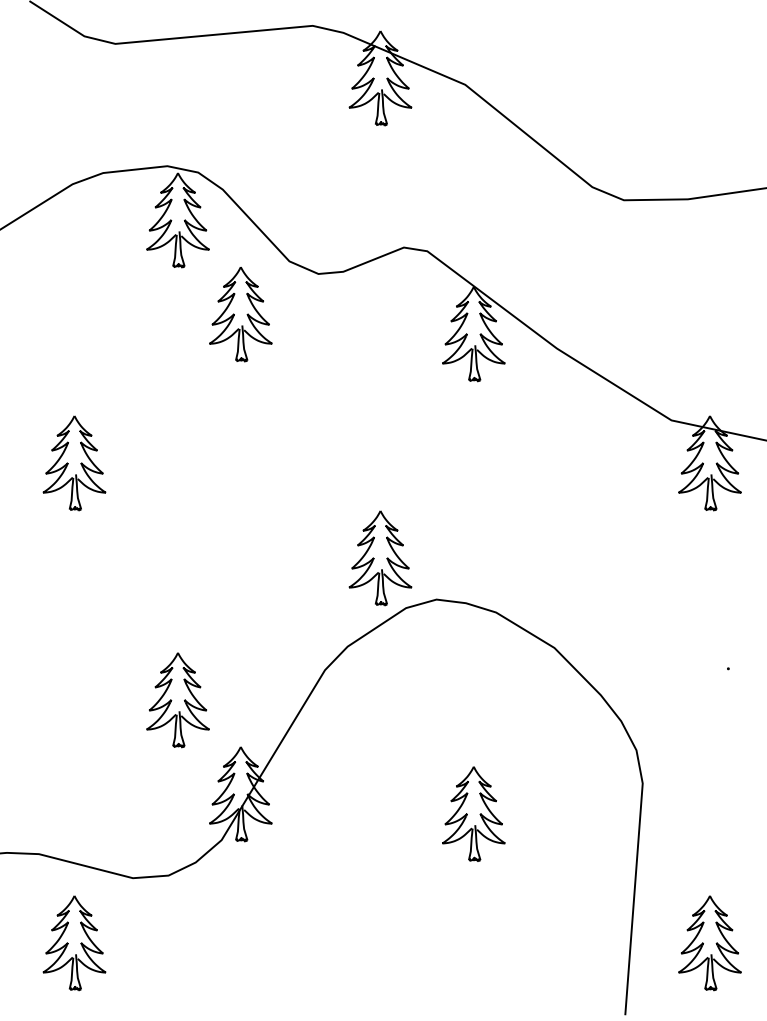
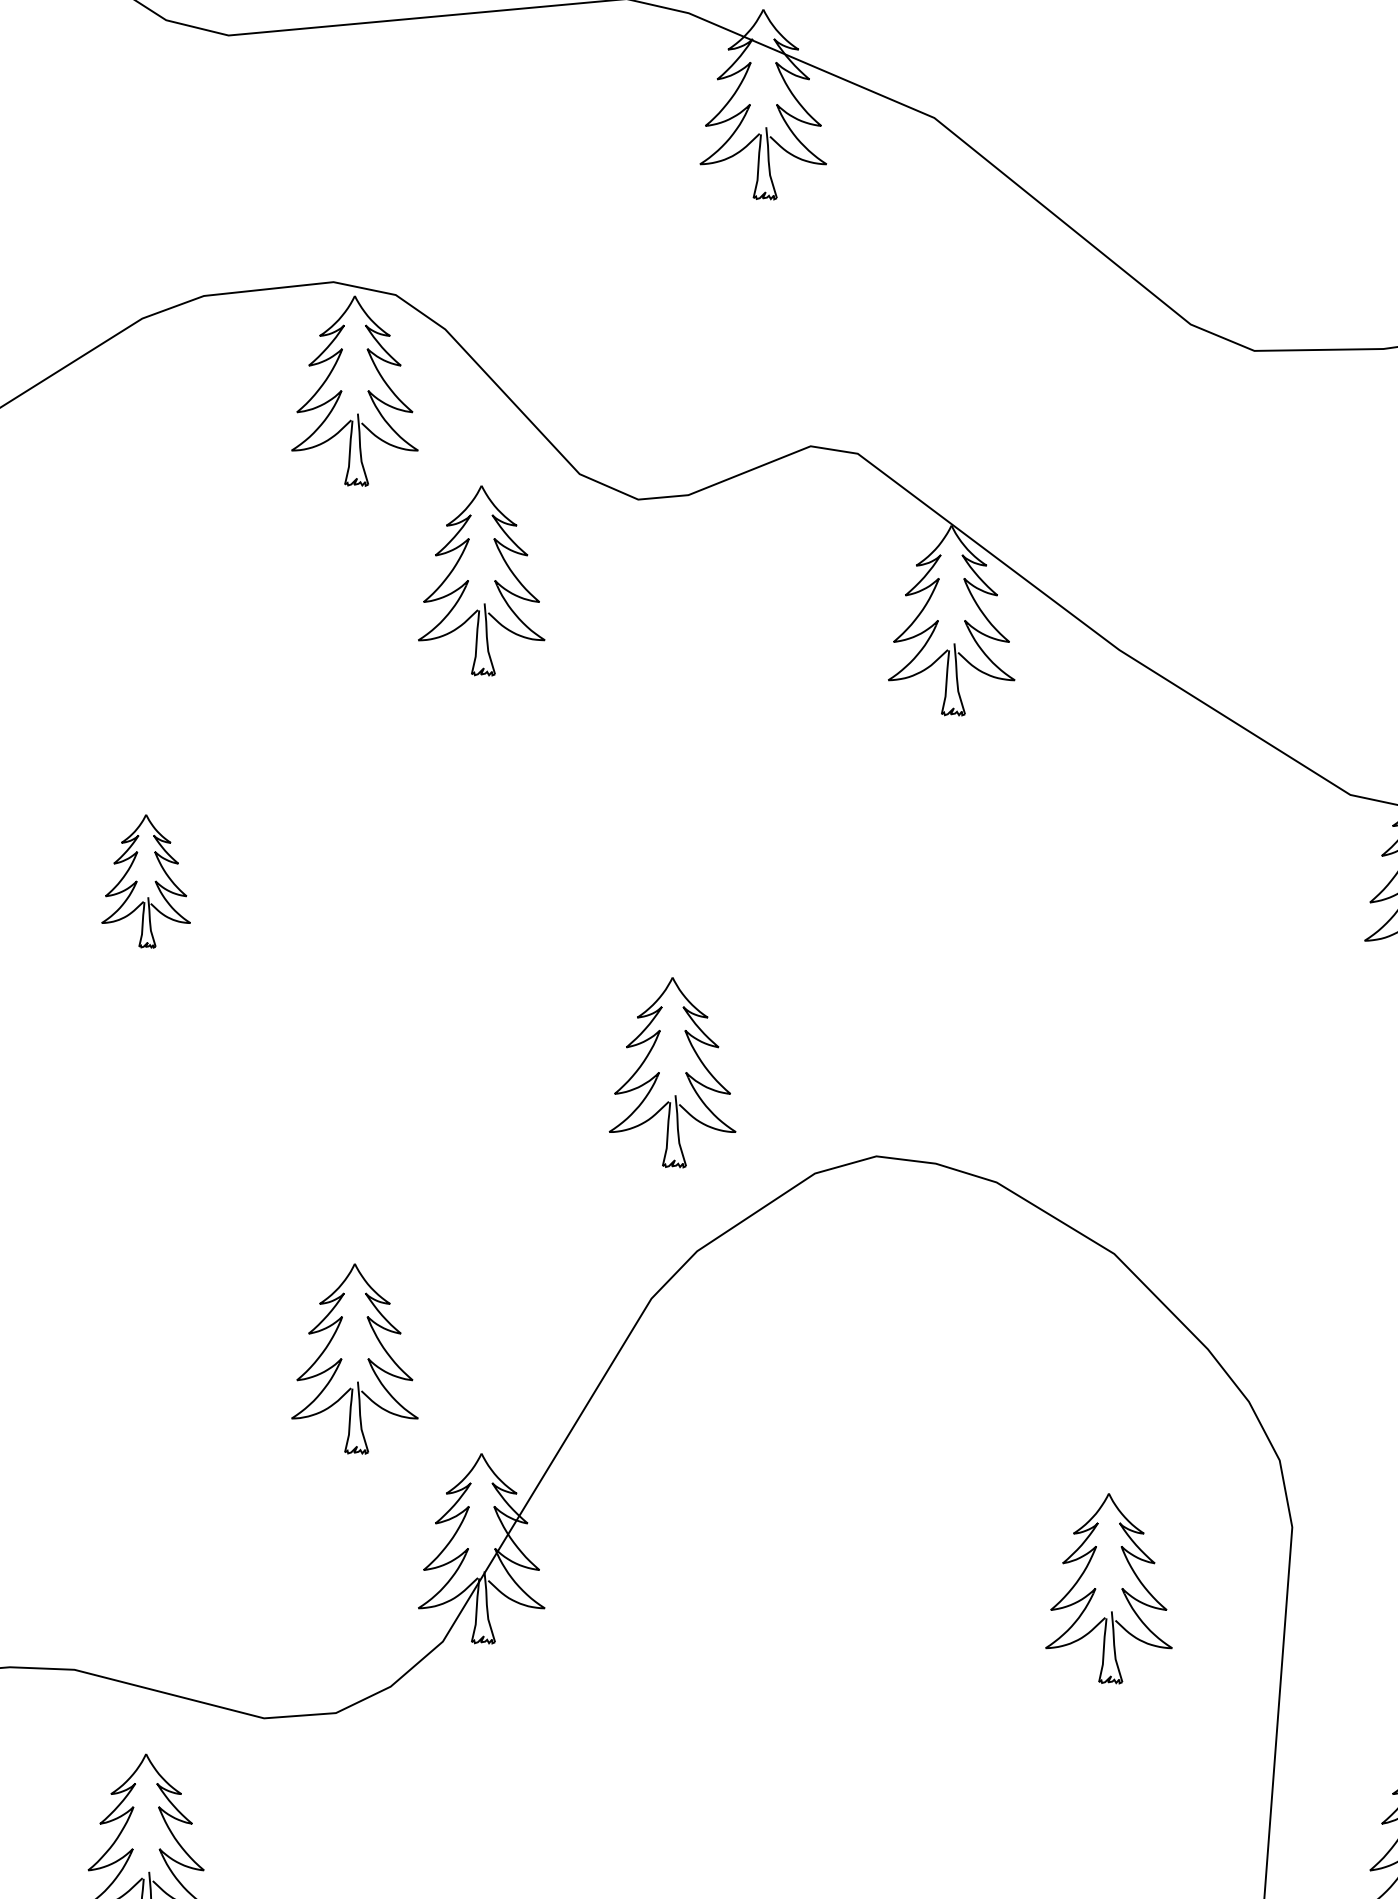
part: (74, 463) -> (146, 881), size x0.7
part: (380, 558) -> (672, 1073), moved
part: (473, 813) -> (1108, 1587), moved

